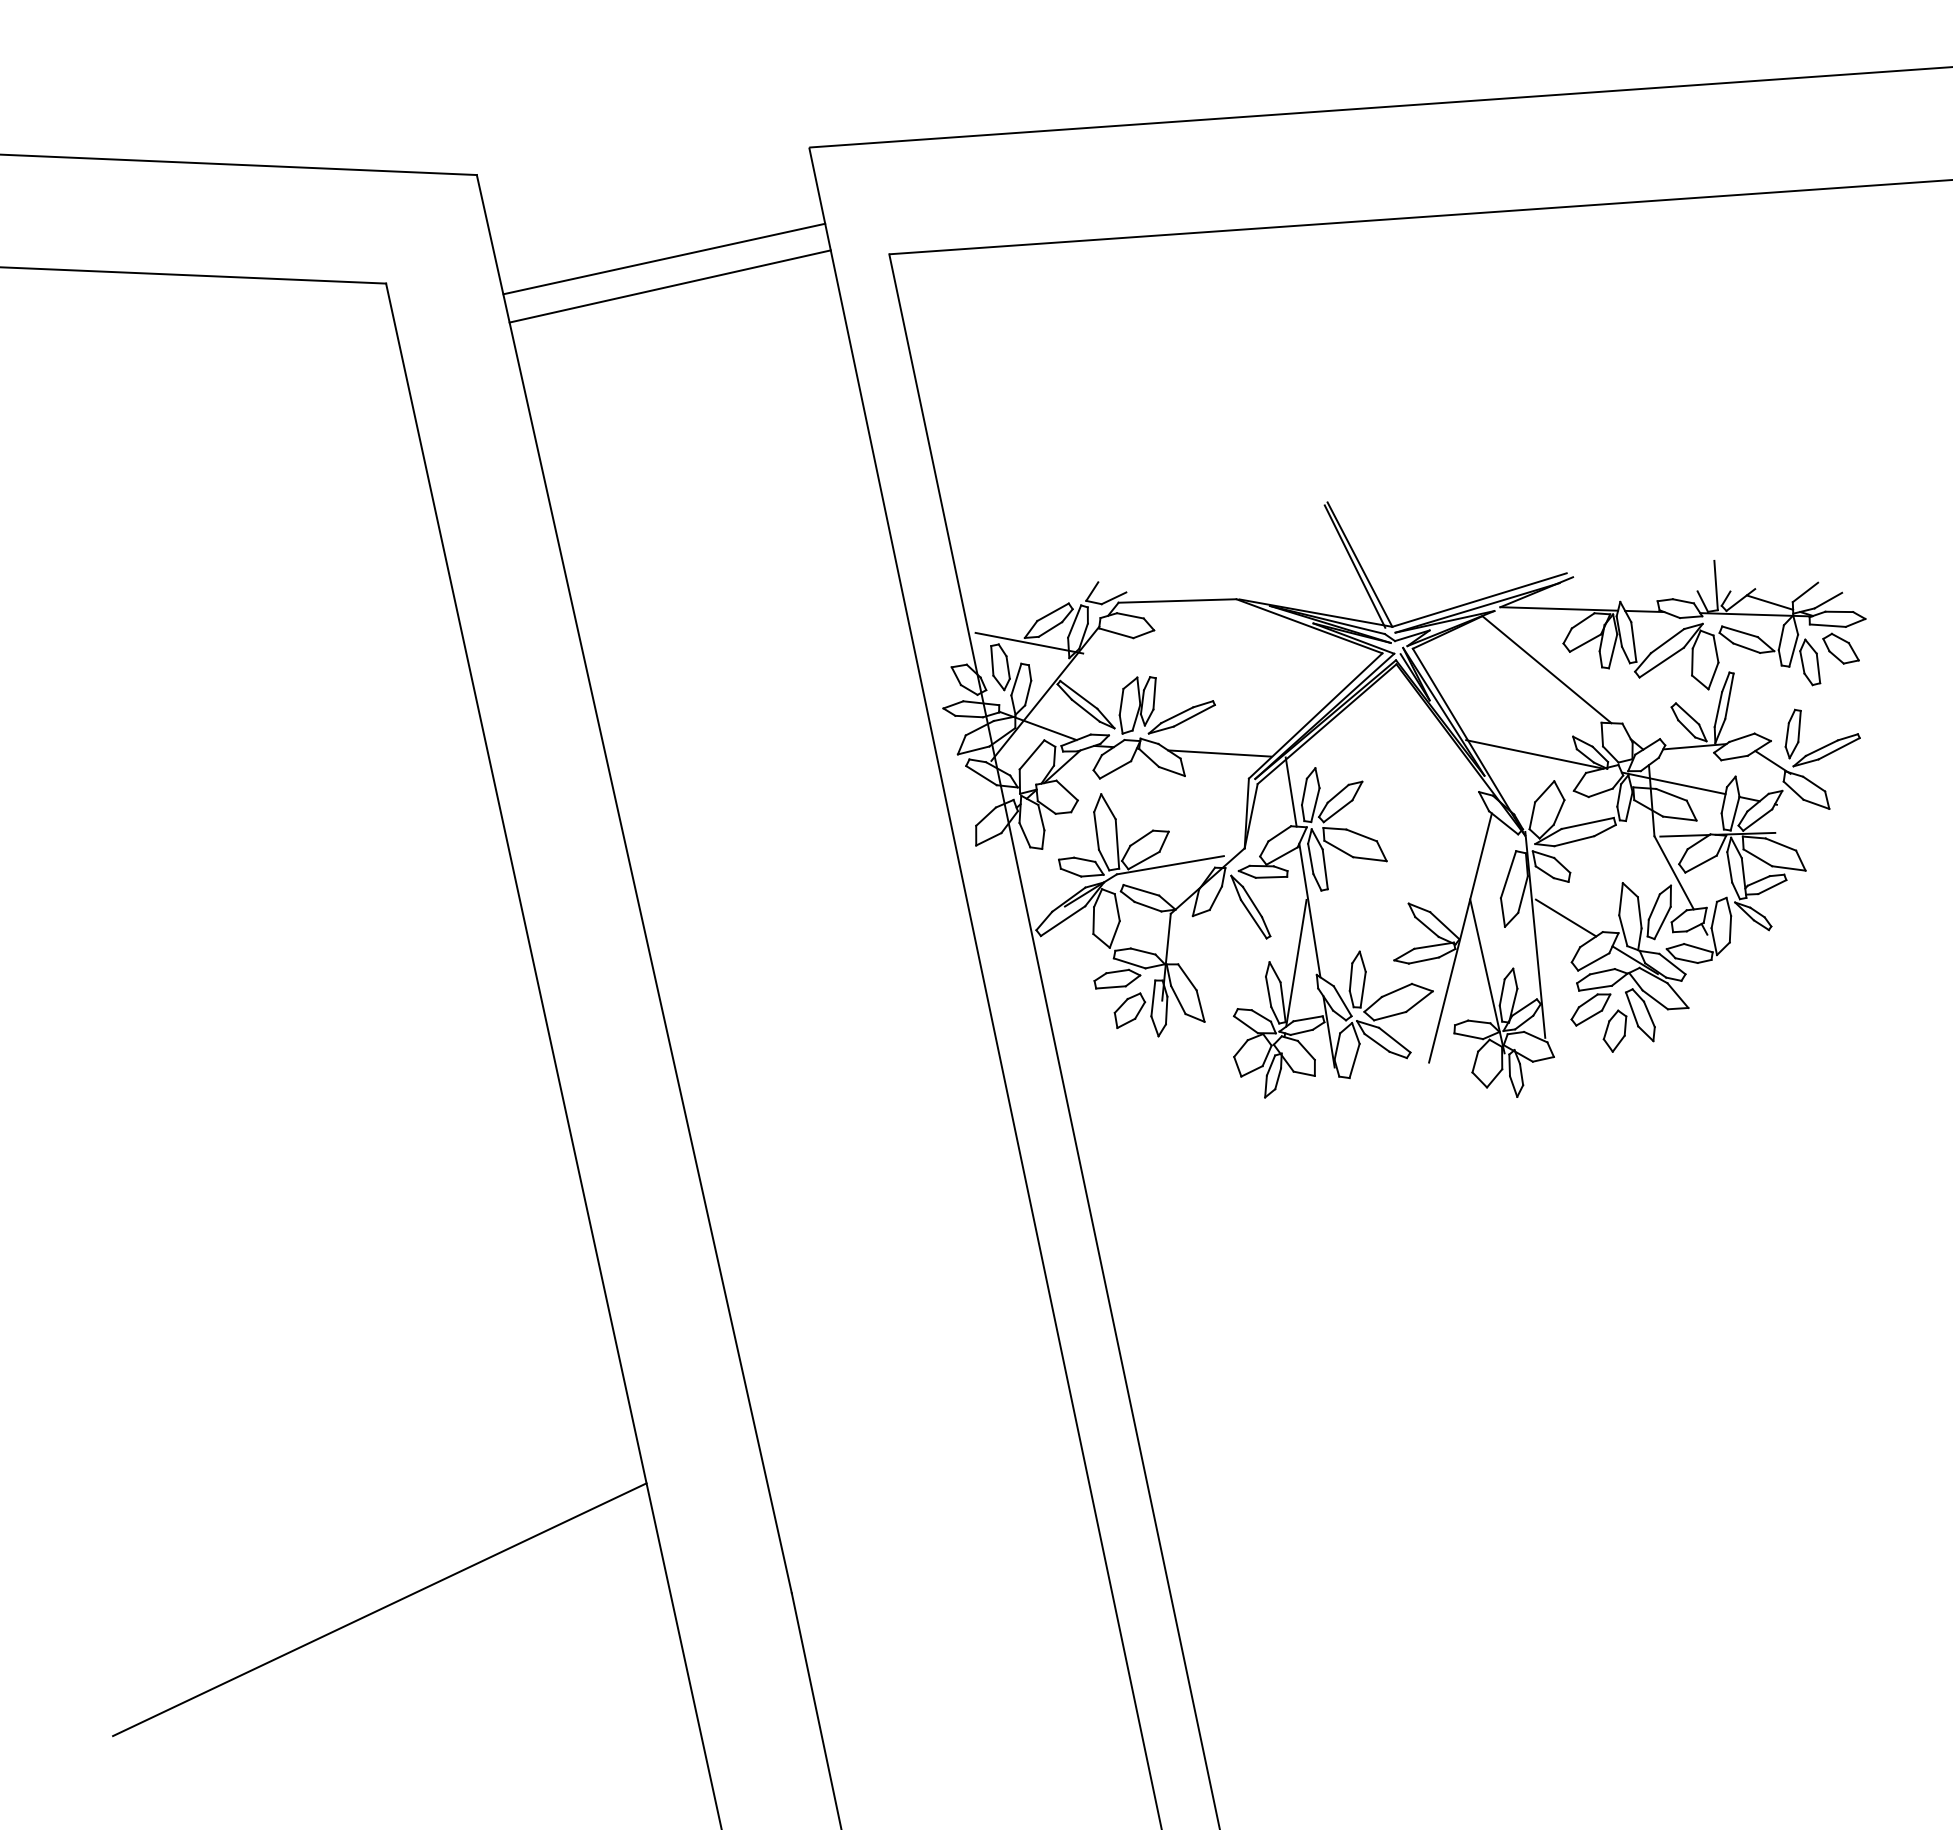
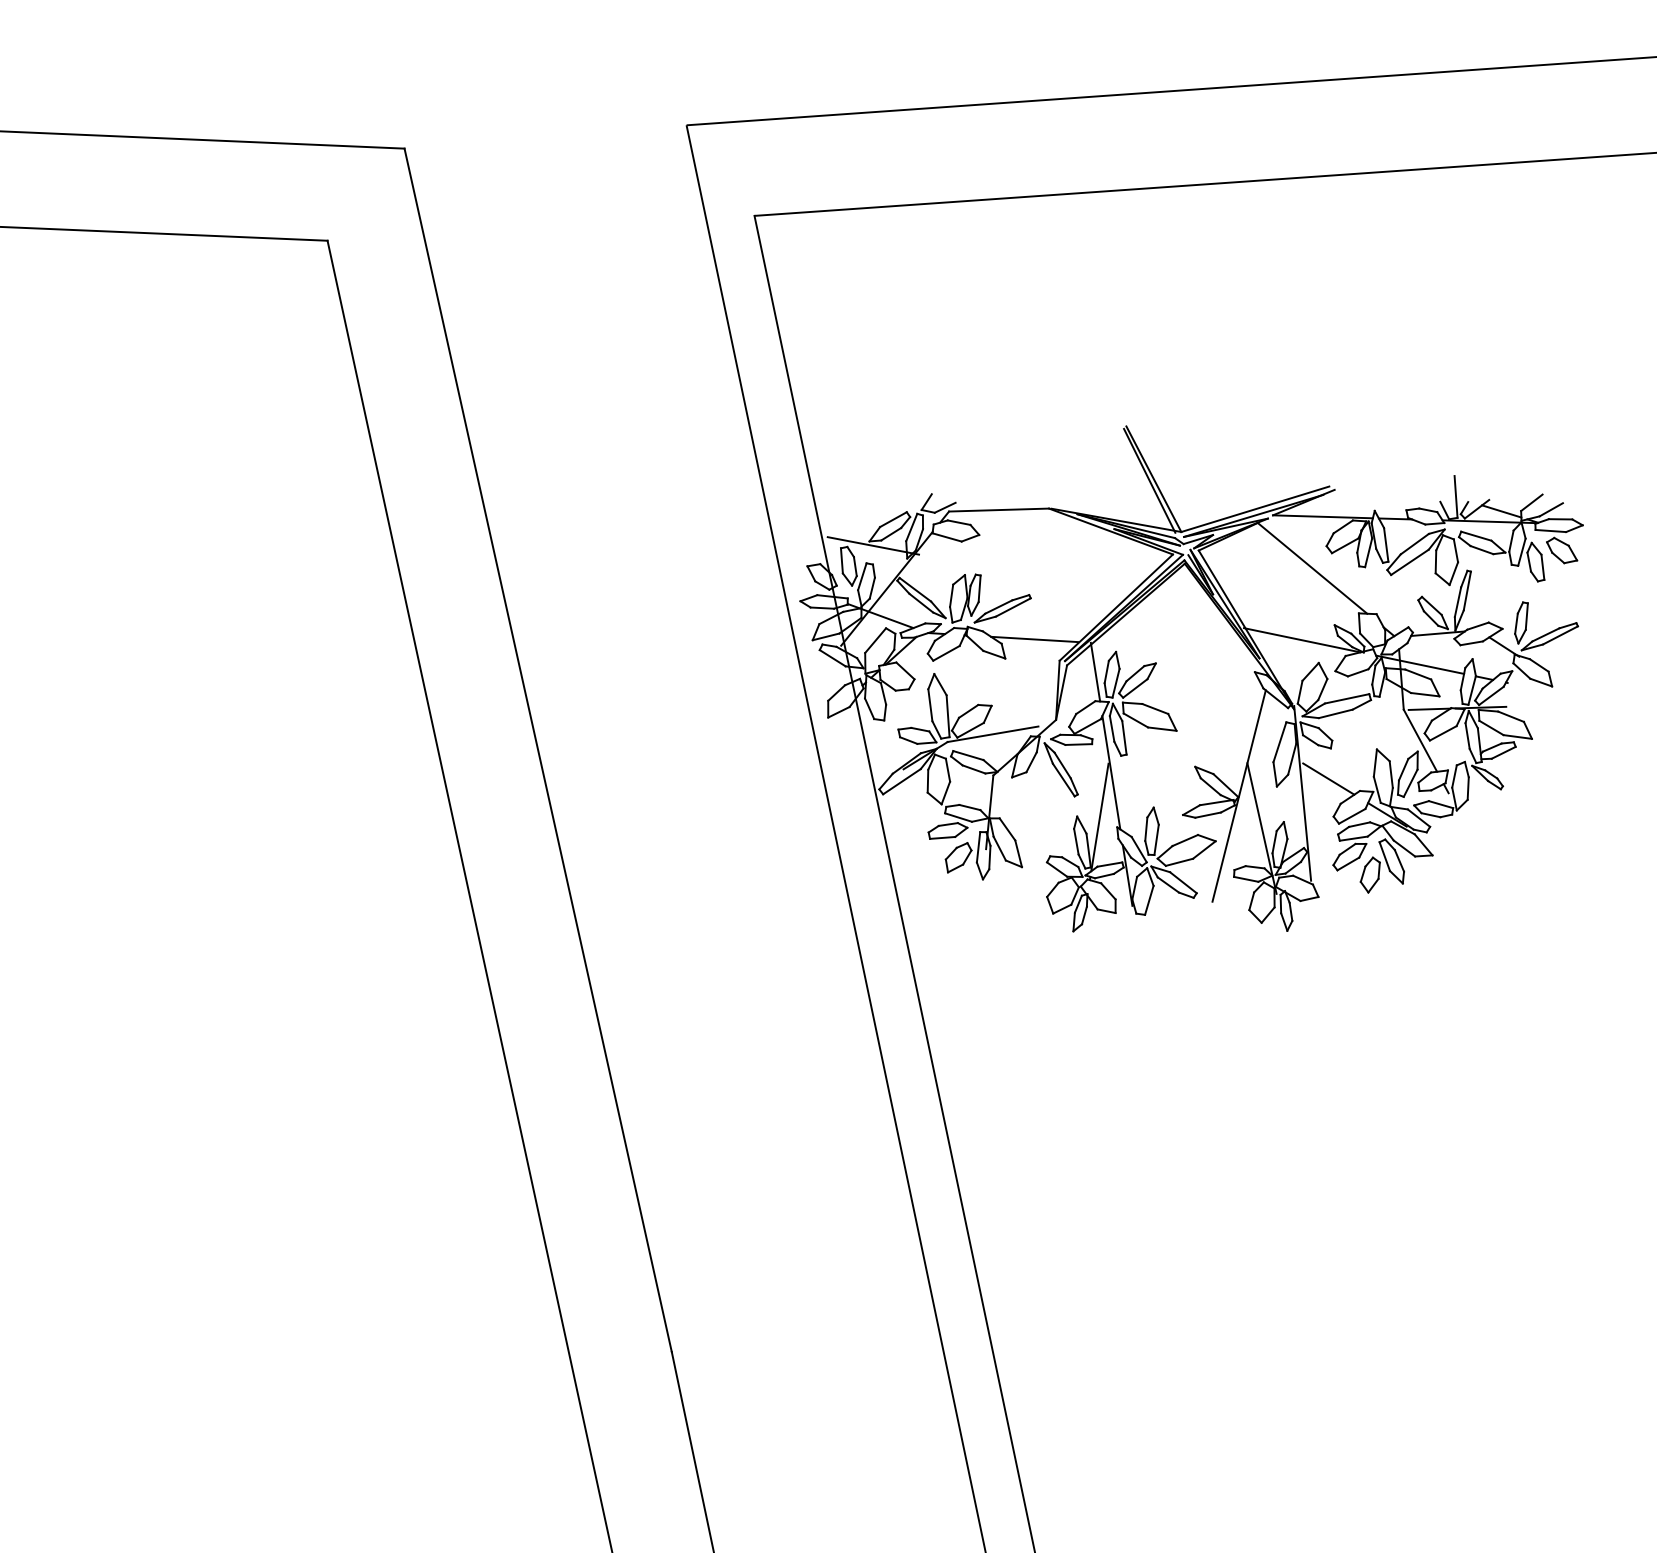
line: (664, 258) -> (563, 219), removed
line: (669, 286) -> (568, 243), removed
line: (379, 1609) -> (321, 1365), removed

